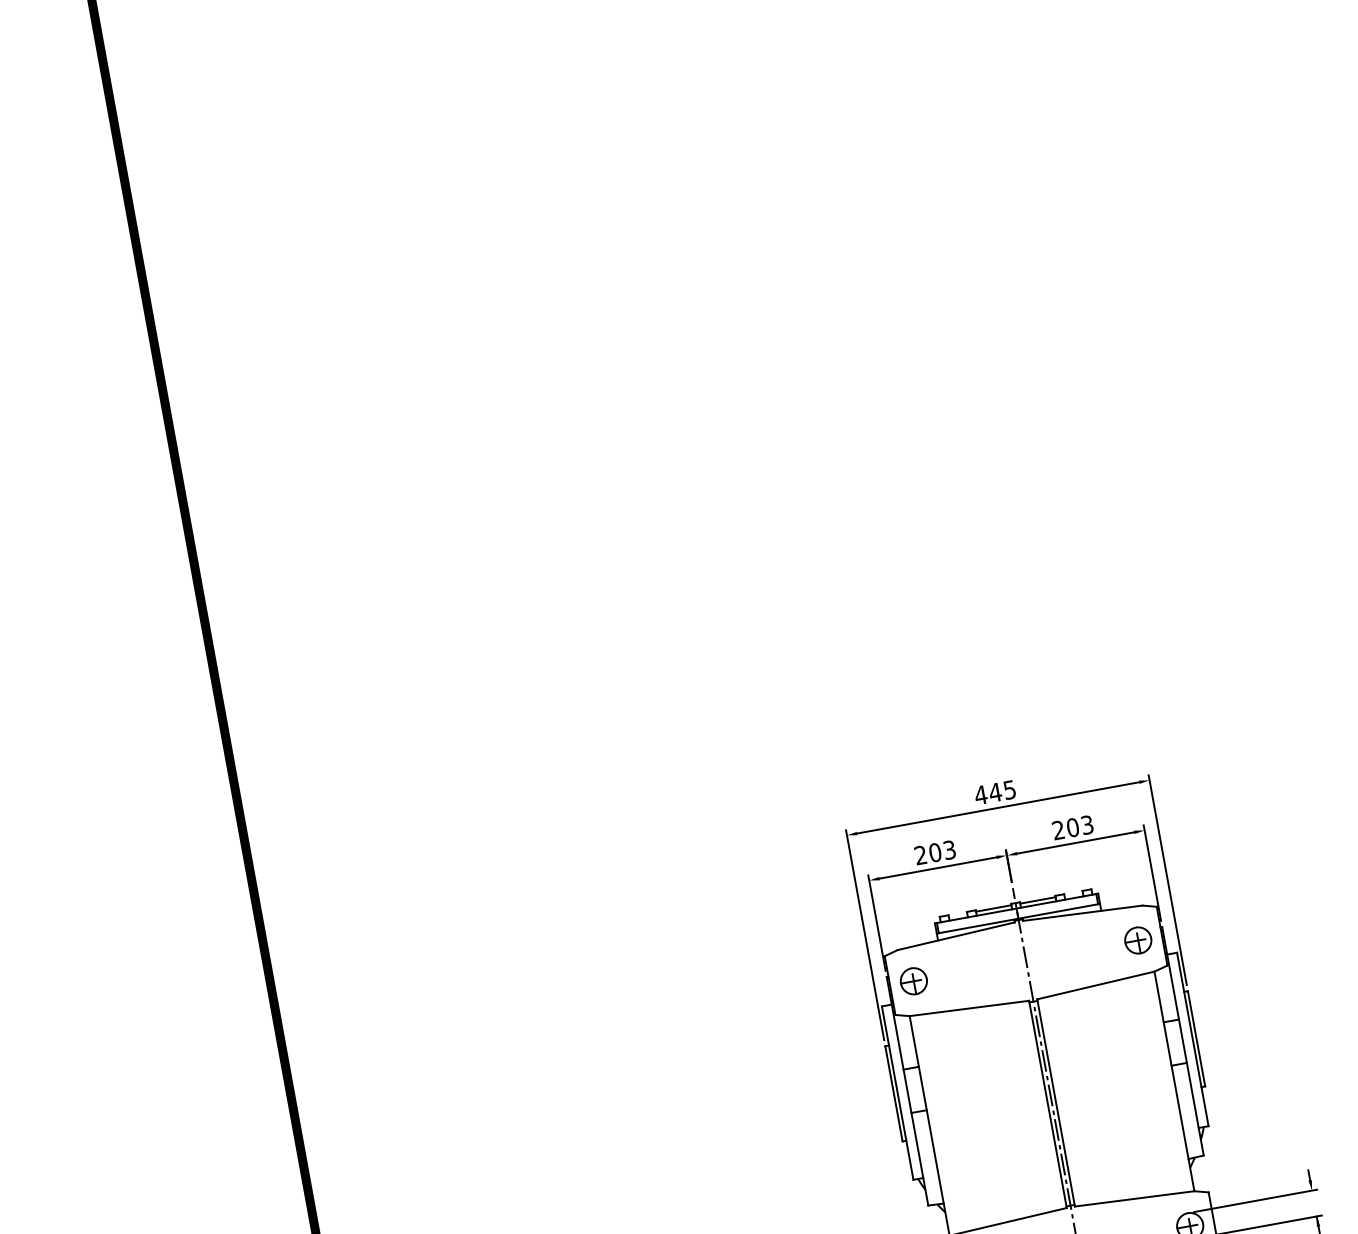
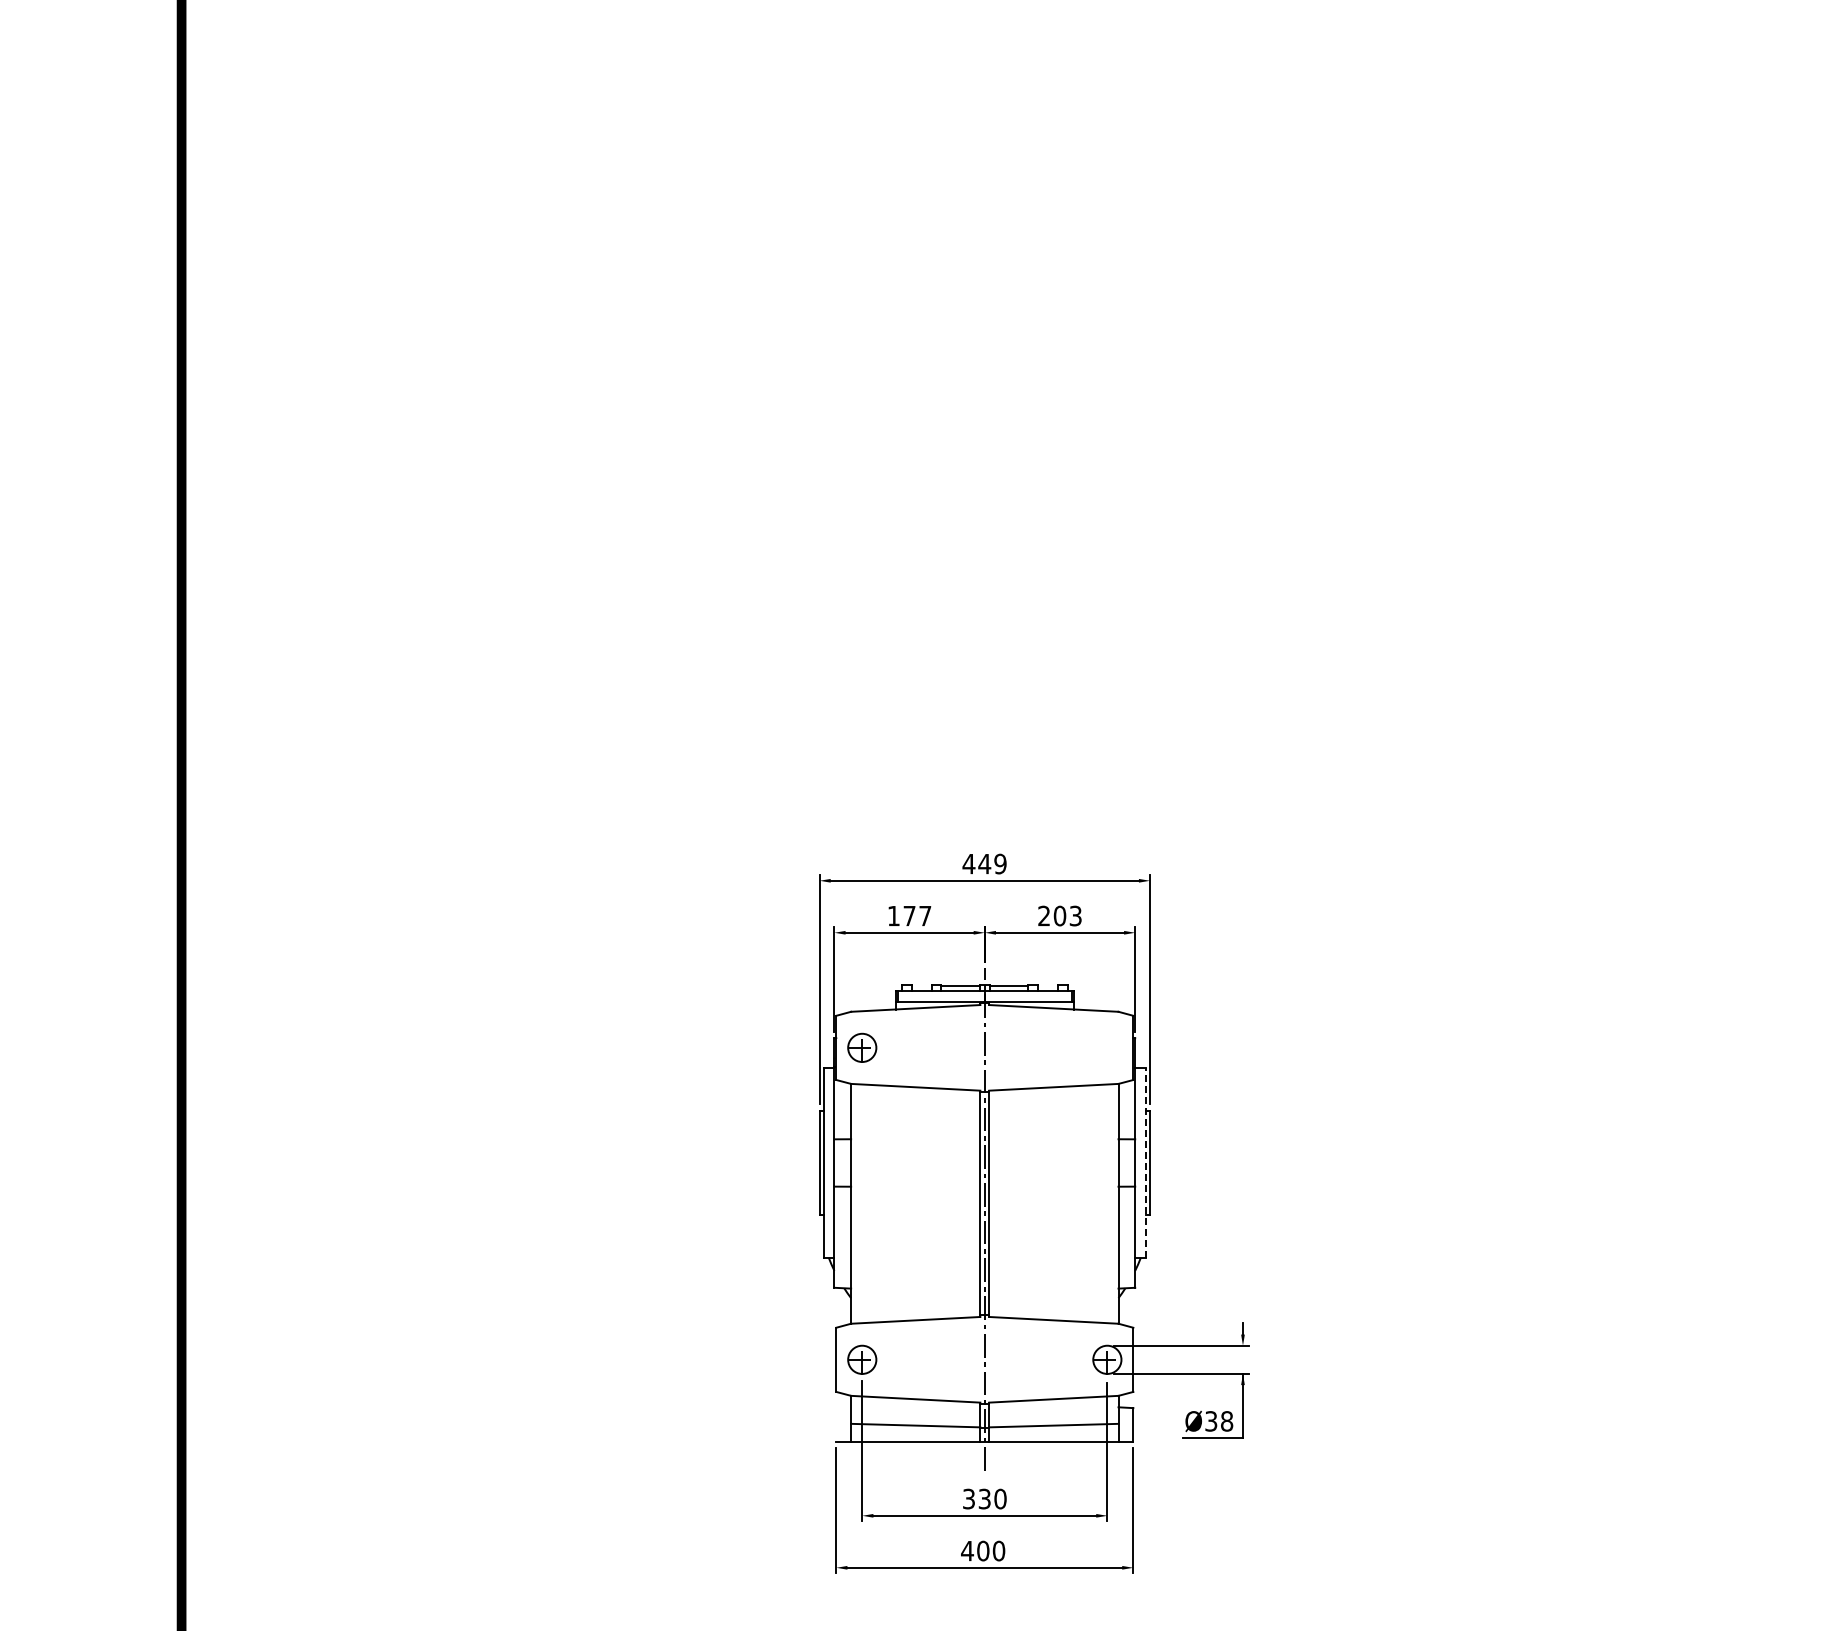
text: (1009, 789) -> (1000, 863), 445 -> 449
text: (935, 852) -> (909, 915), 203 -> 177
part: (1138, 940) -> (1107, 1047), removed
line: (1192, 1040) -> (1145, 1163), solid -> dashed

